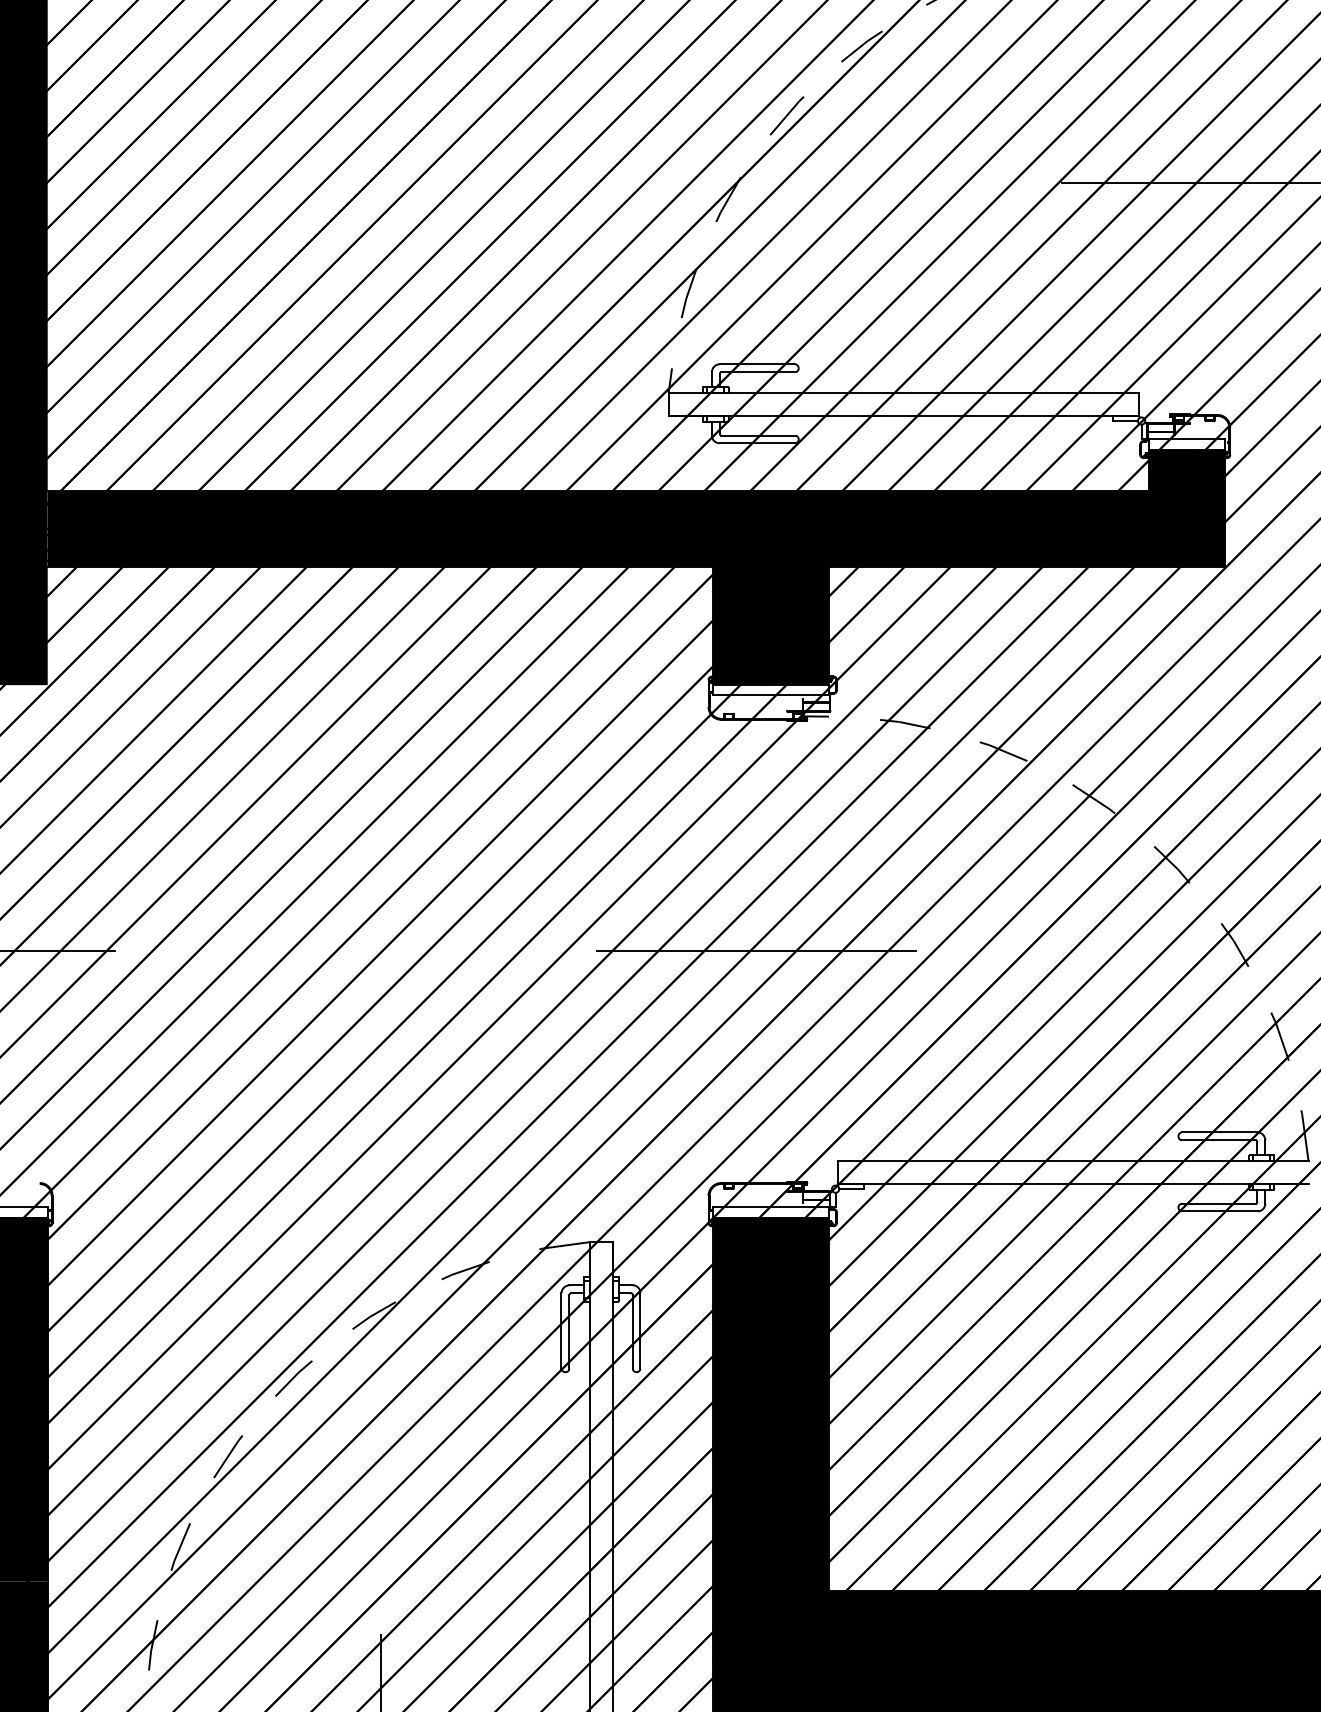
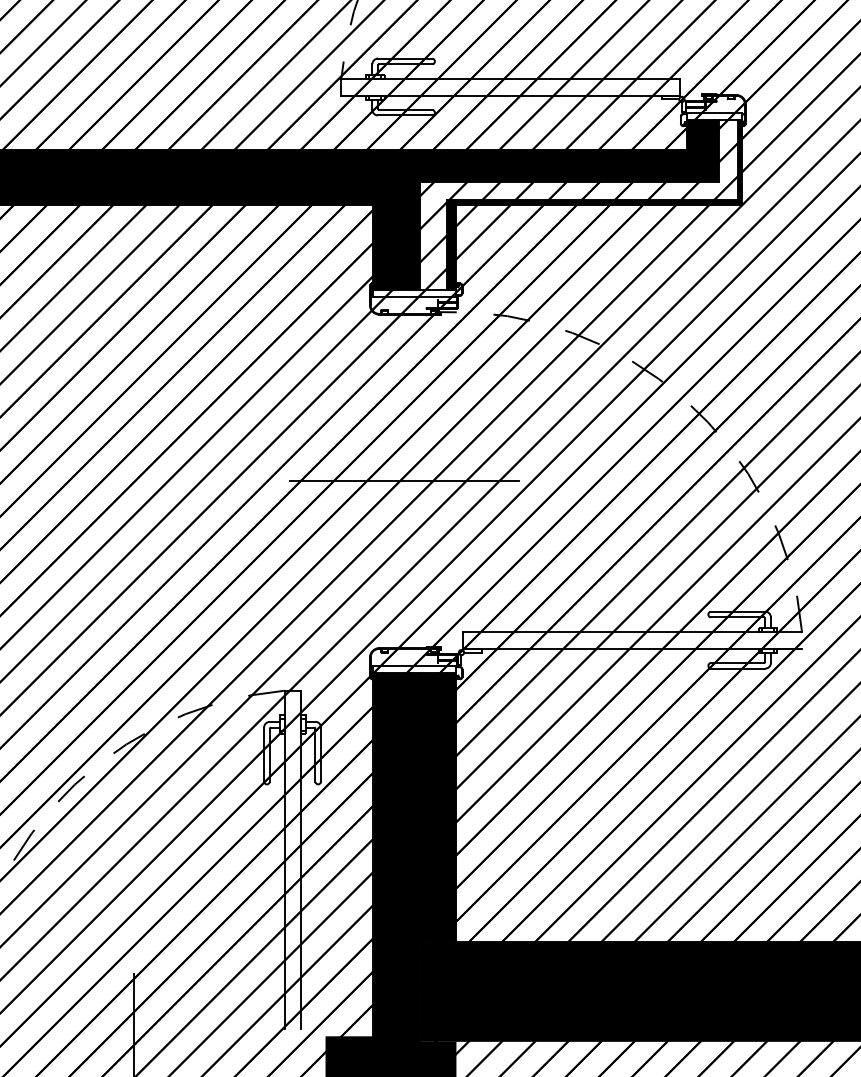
fill: (998, 567) -> (578, 204), removed

